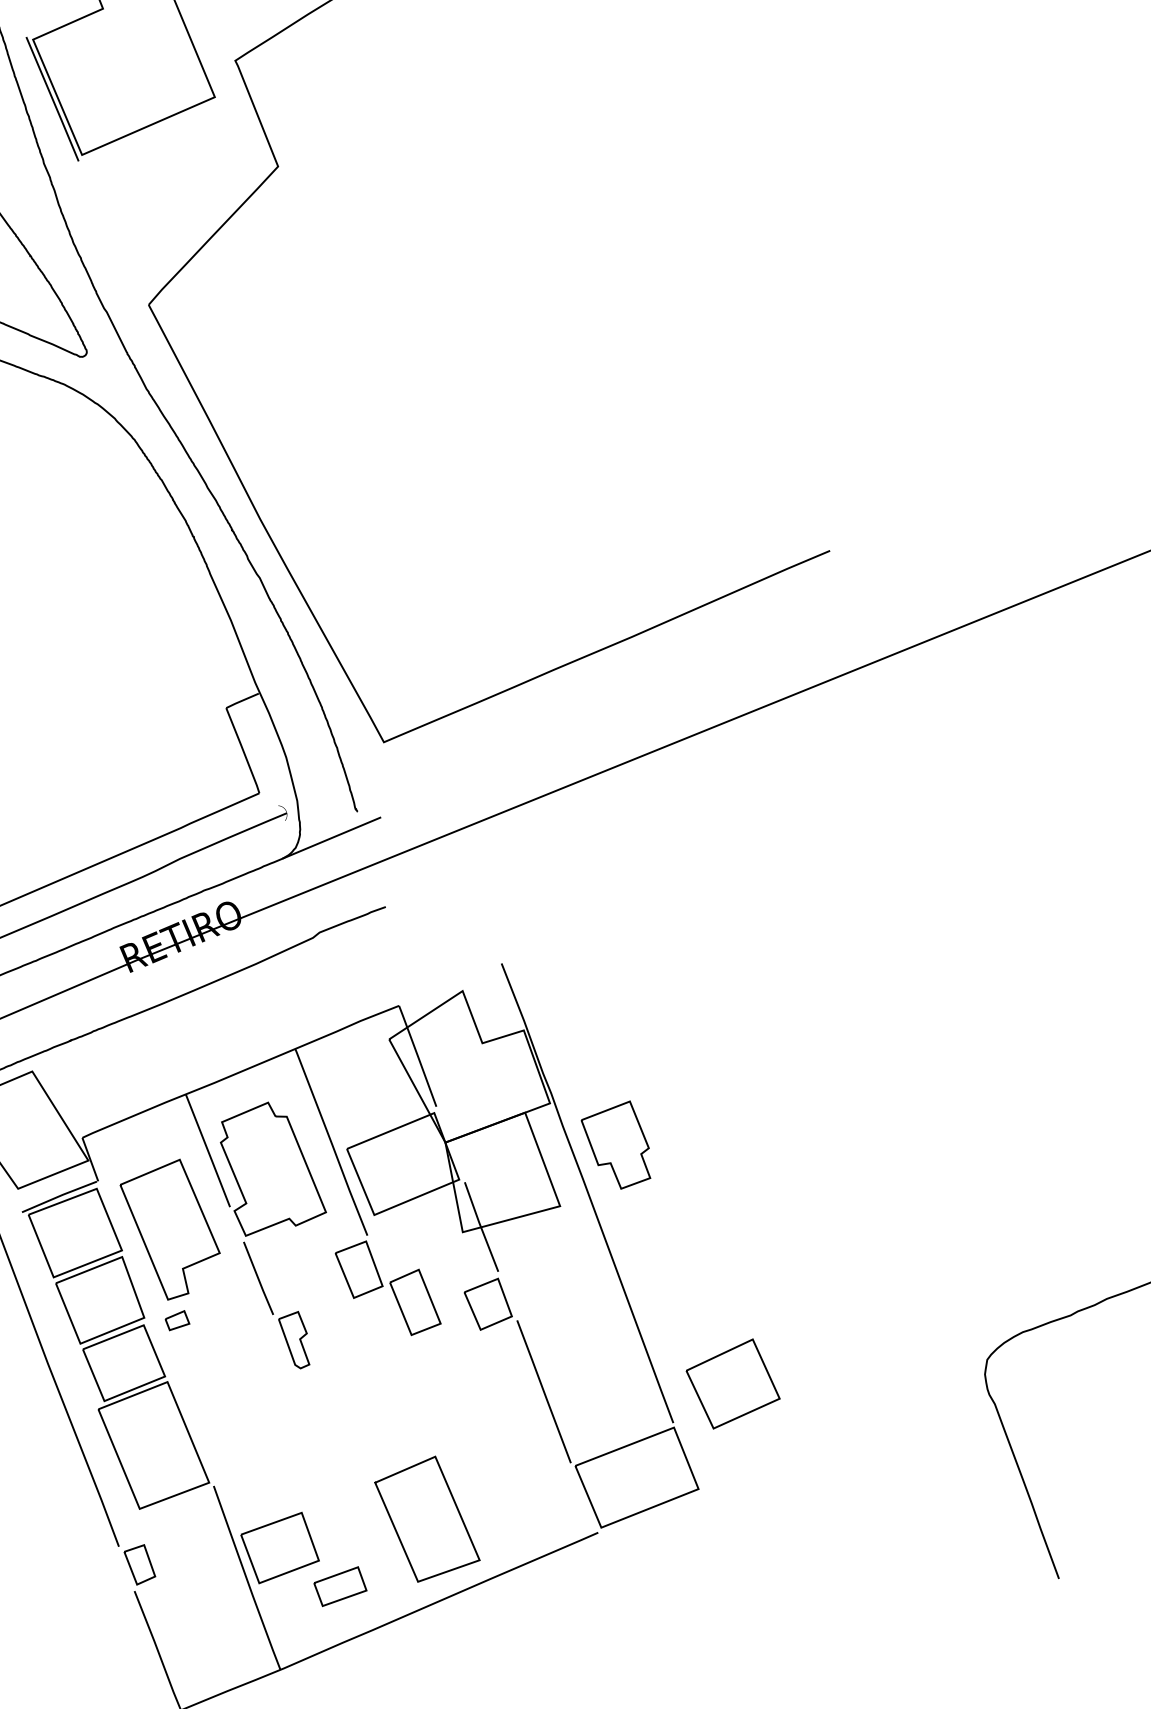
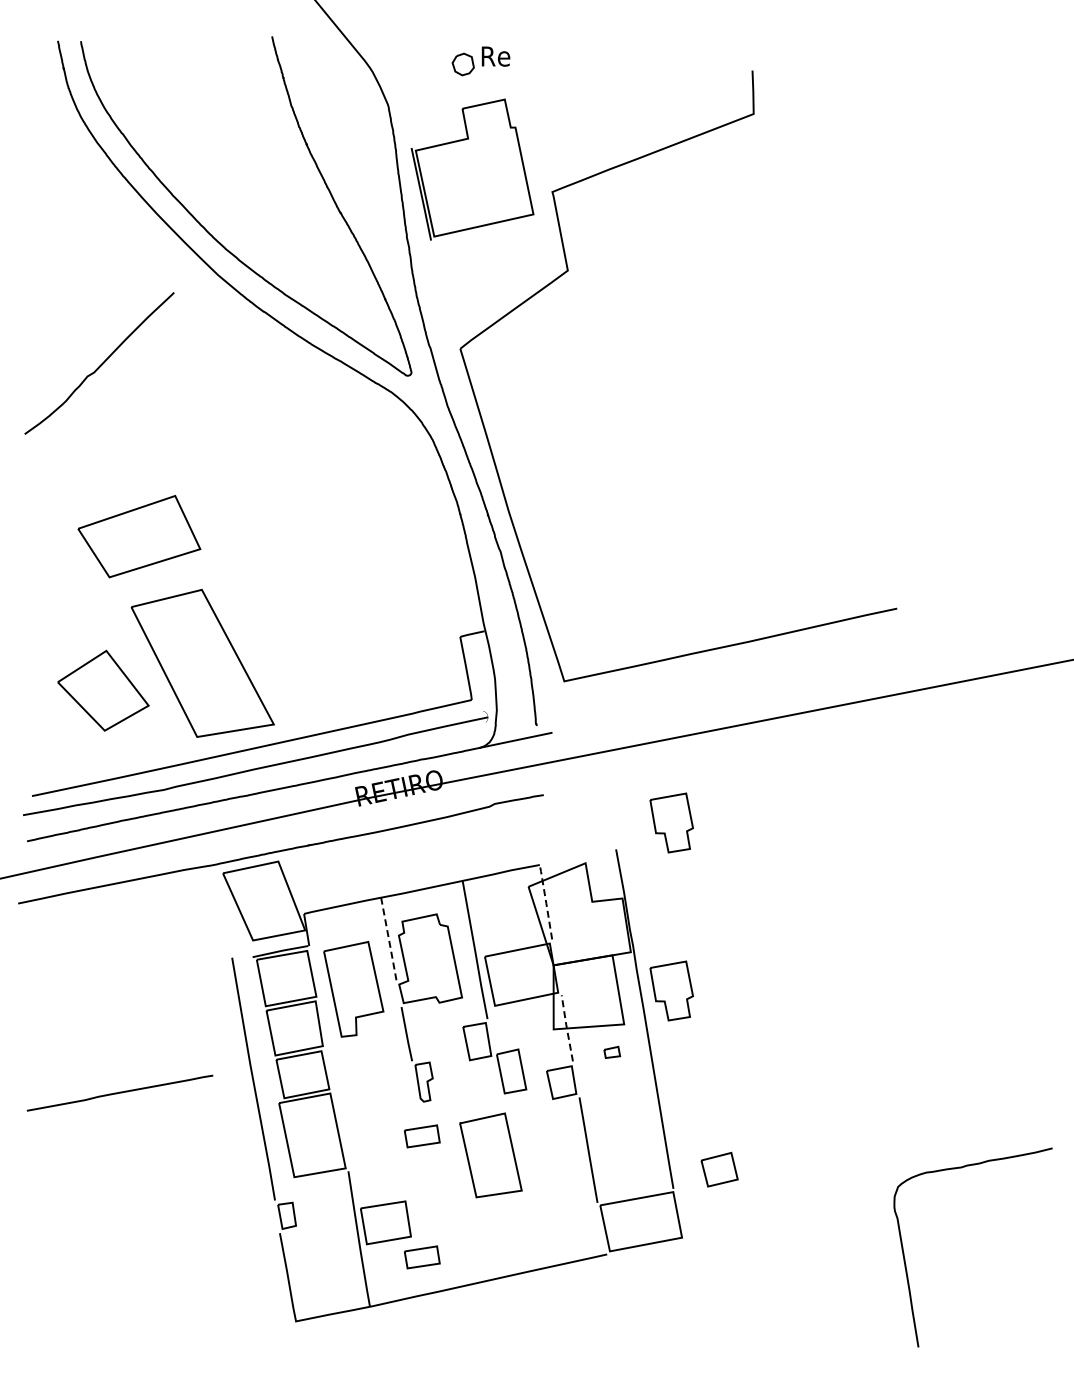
part: (571, 910) -> (671, 822), added
line: (418, 1056) -> (546, 902), solid -> dashed
line: (209, 1152) -> (389, 940), solid -> dashed
line: (480, 1226) -> (566, 1027), solid -> dashed
part: (177, 1319) -> (612, 1051), moved
part: (732, 1383) -> (719, 1169), size x0.6
part: (308, 1417) -> (422, 1136), added
part: (426, 1519) -> (490, 1155), moved

